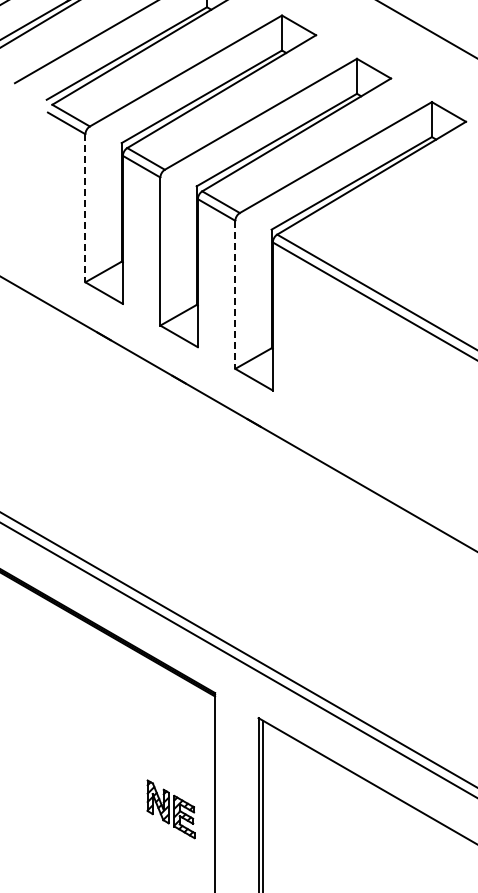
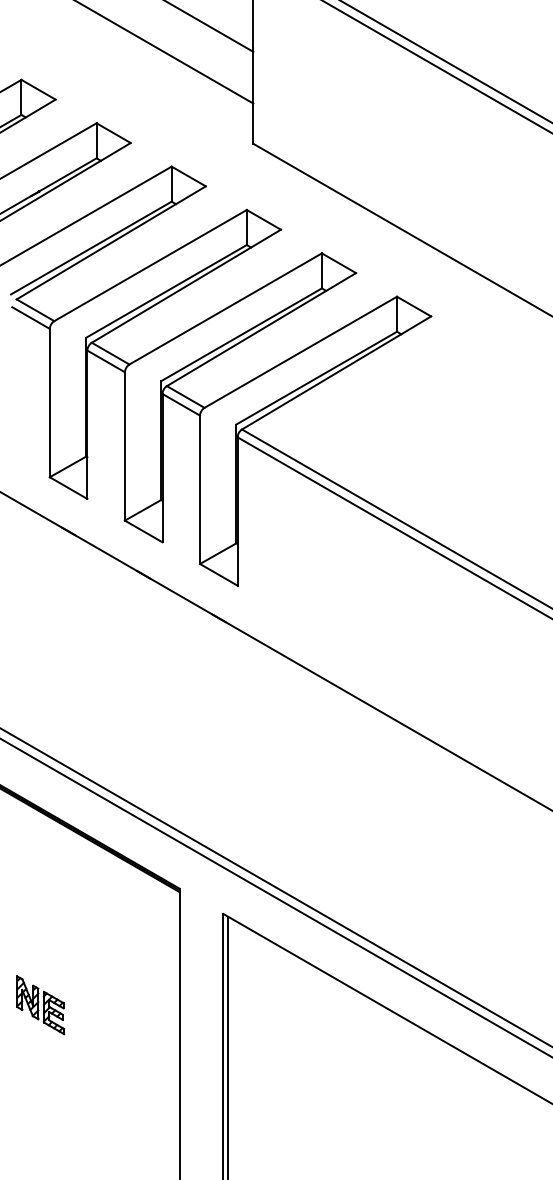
line: (85, 208) -> (49, 403), dashed -> solid
line: (235, 295) -> (200, 490), dashed -> solid
part: (170, 809) -> (40, 1005), moved

